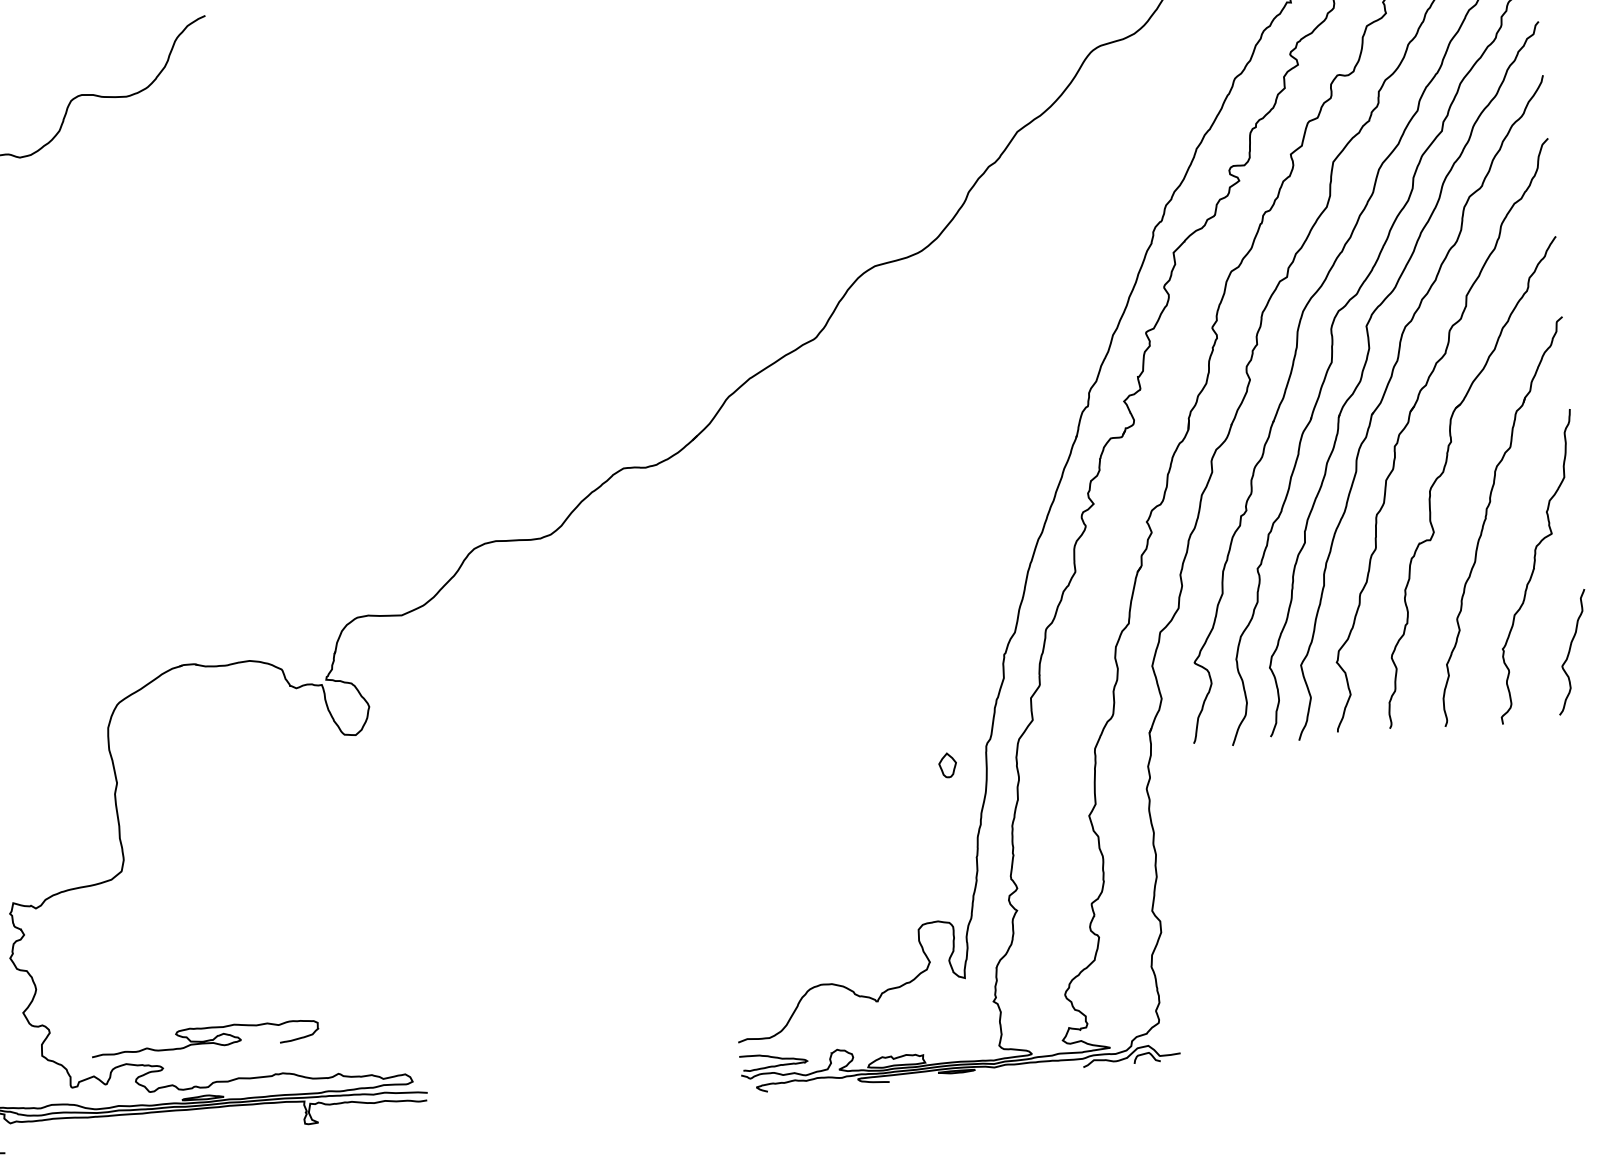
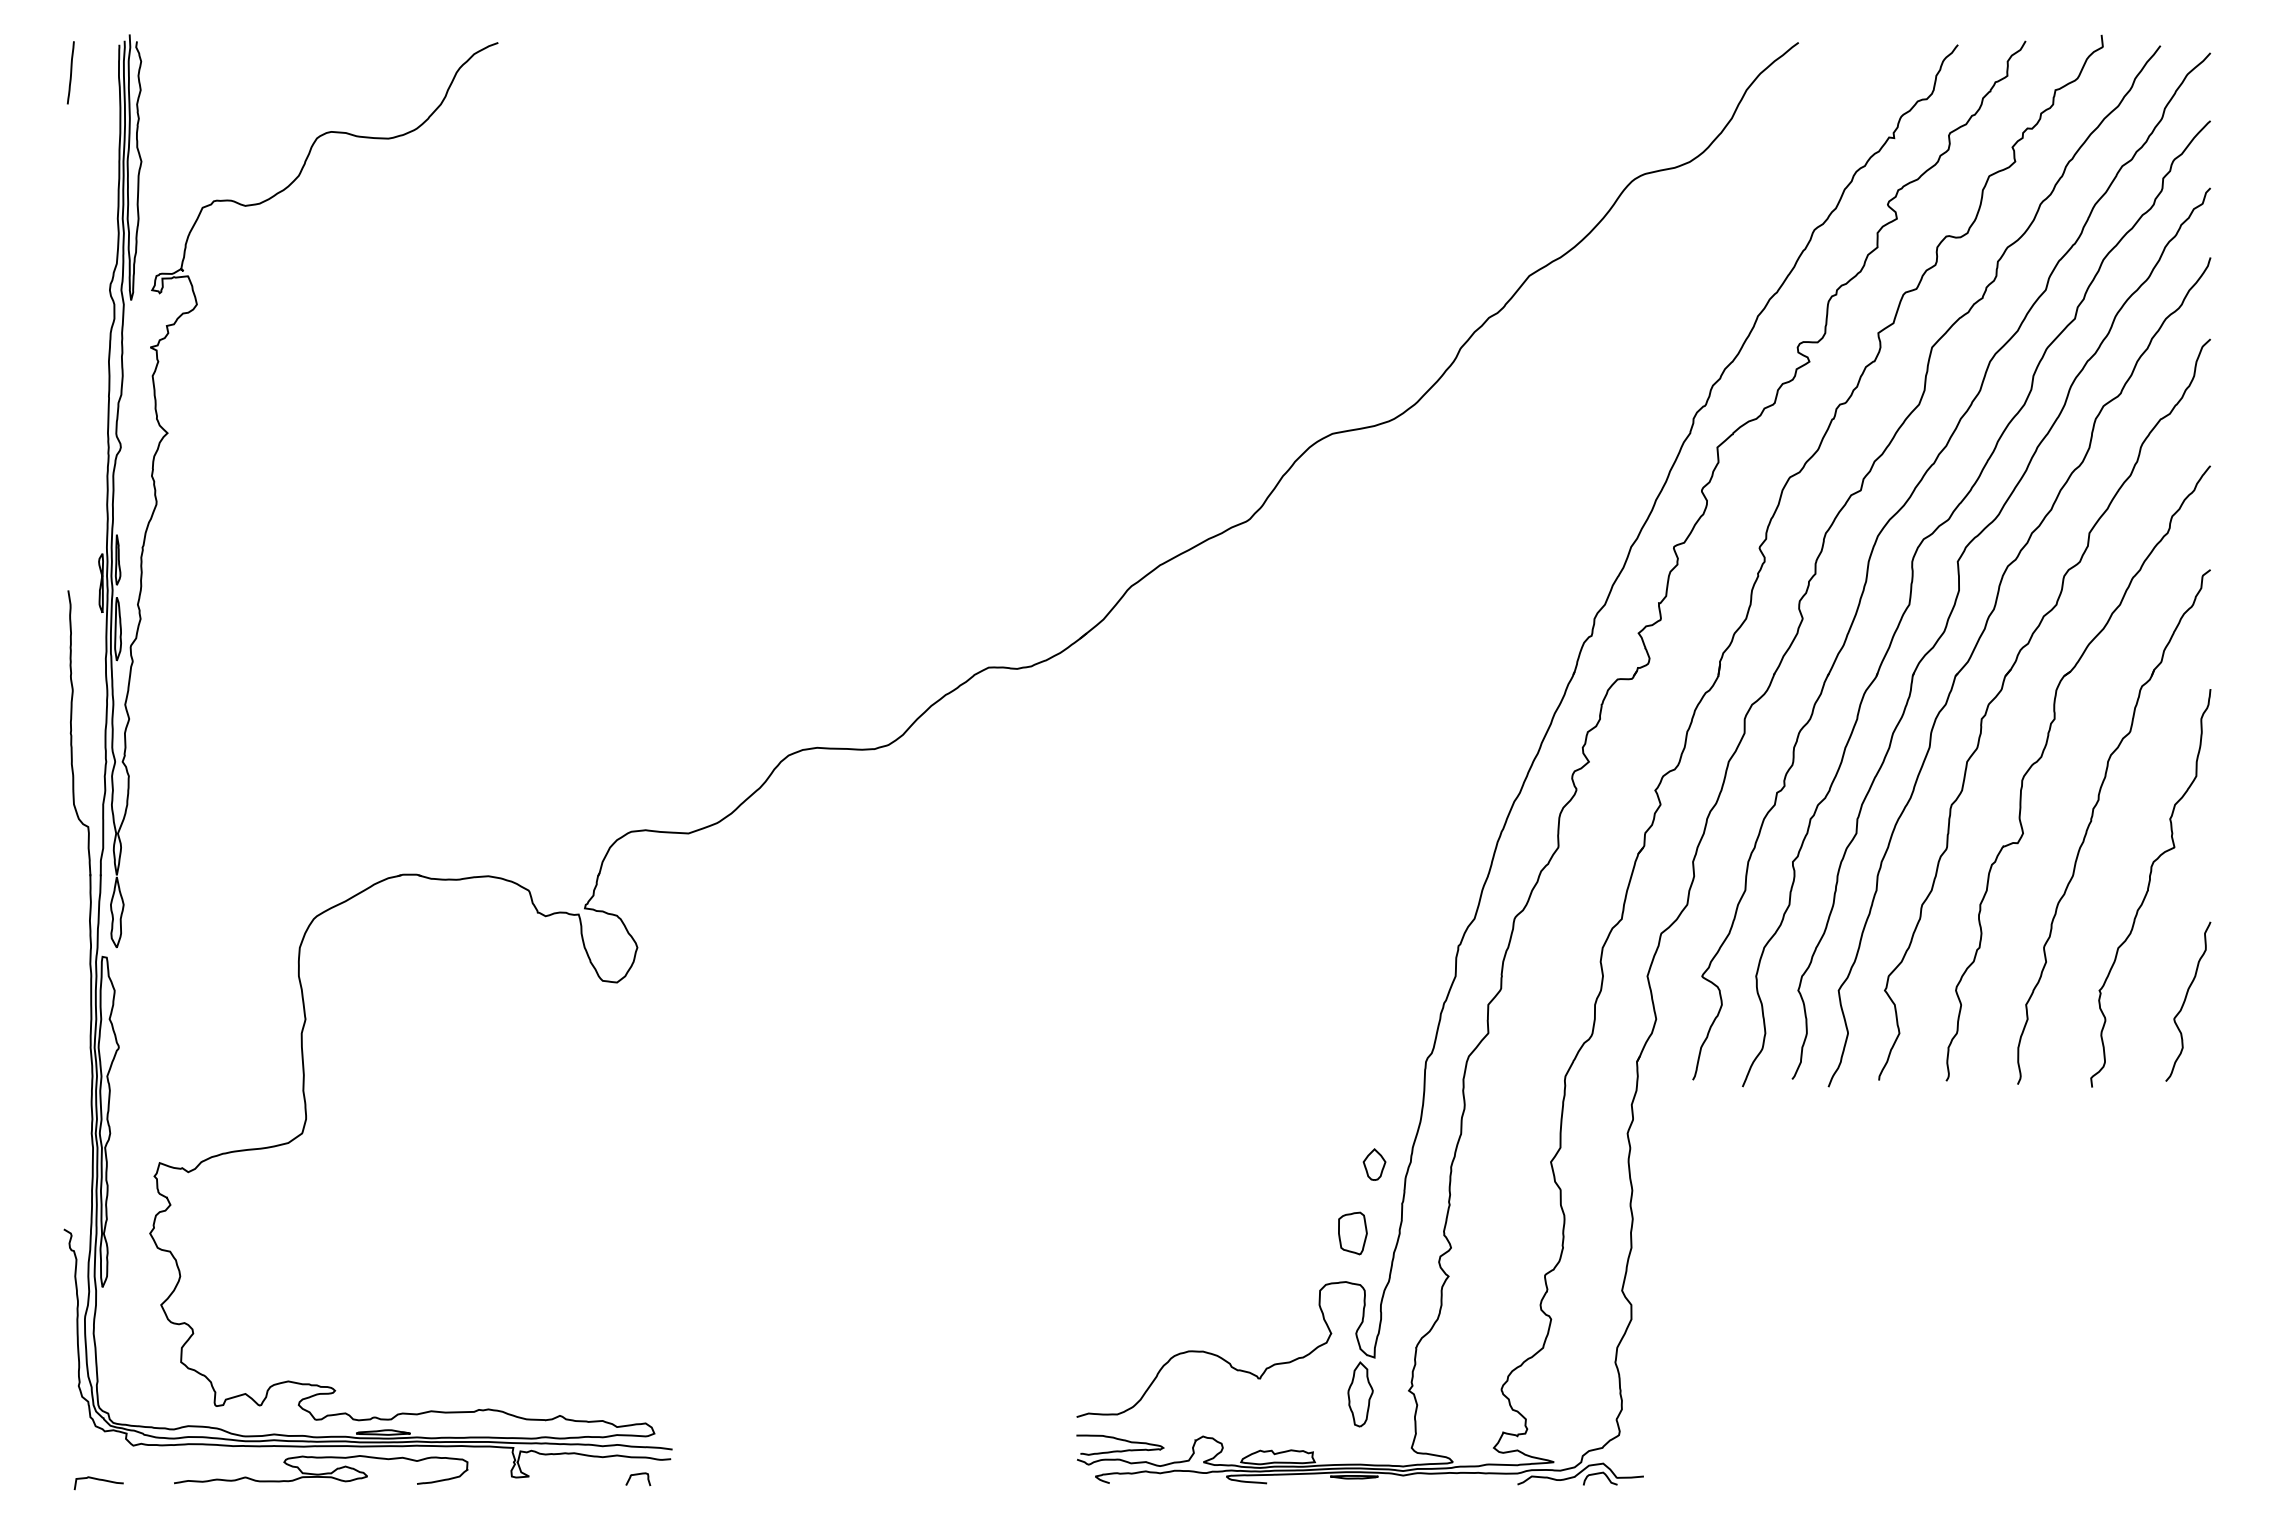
part: (947, 765) -> (1374, 1164), moved
part: (940, 883) -> (1352, 1233), added
part: (956, 1007) -> (1360, 1394), added
curve: (205, 1040) -> (321, 1473), moved
curve: (402, 1115) -> (638, 1475), added

